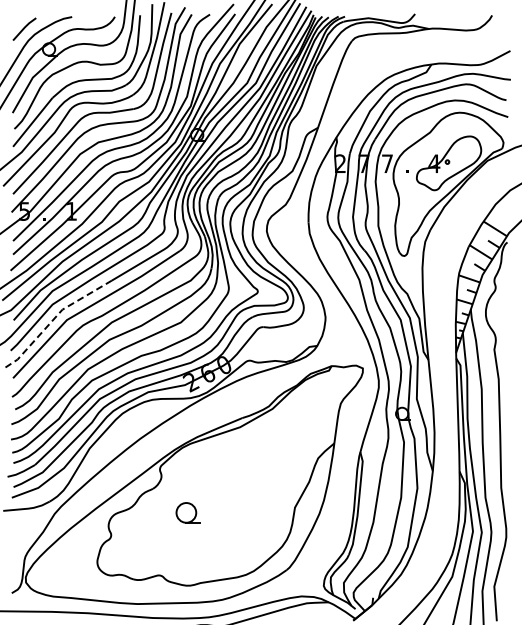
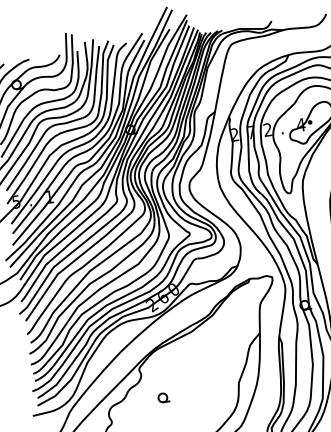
text: (387, 163) -> (267, 129), 7 -> 2
line: (53, 319) -> (48, 275), dashed -> solid
part: (187, 512) -> (163, 397), size x0.62

